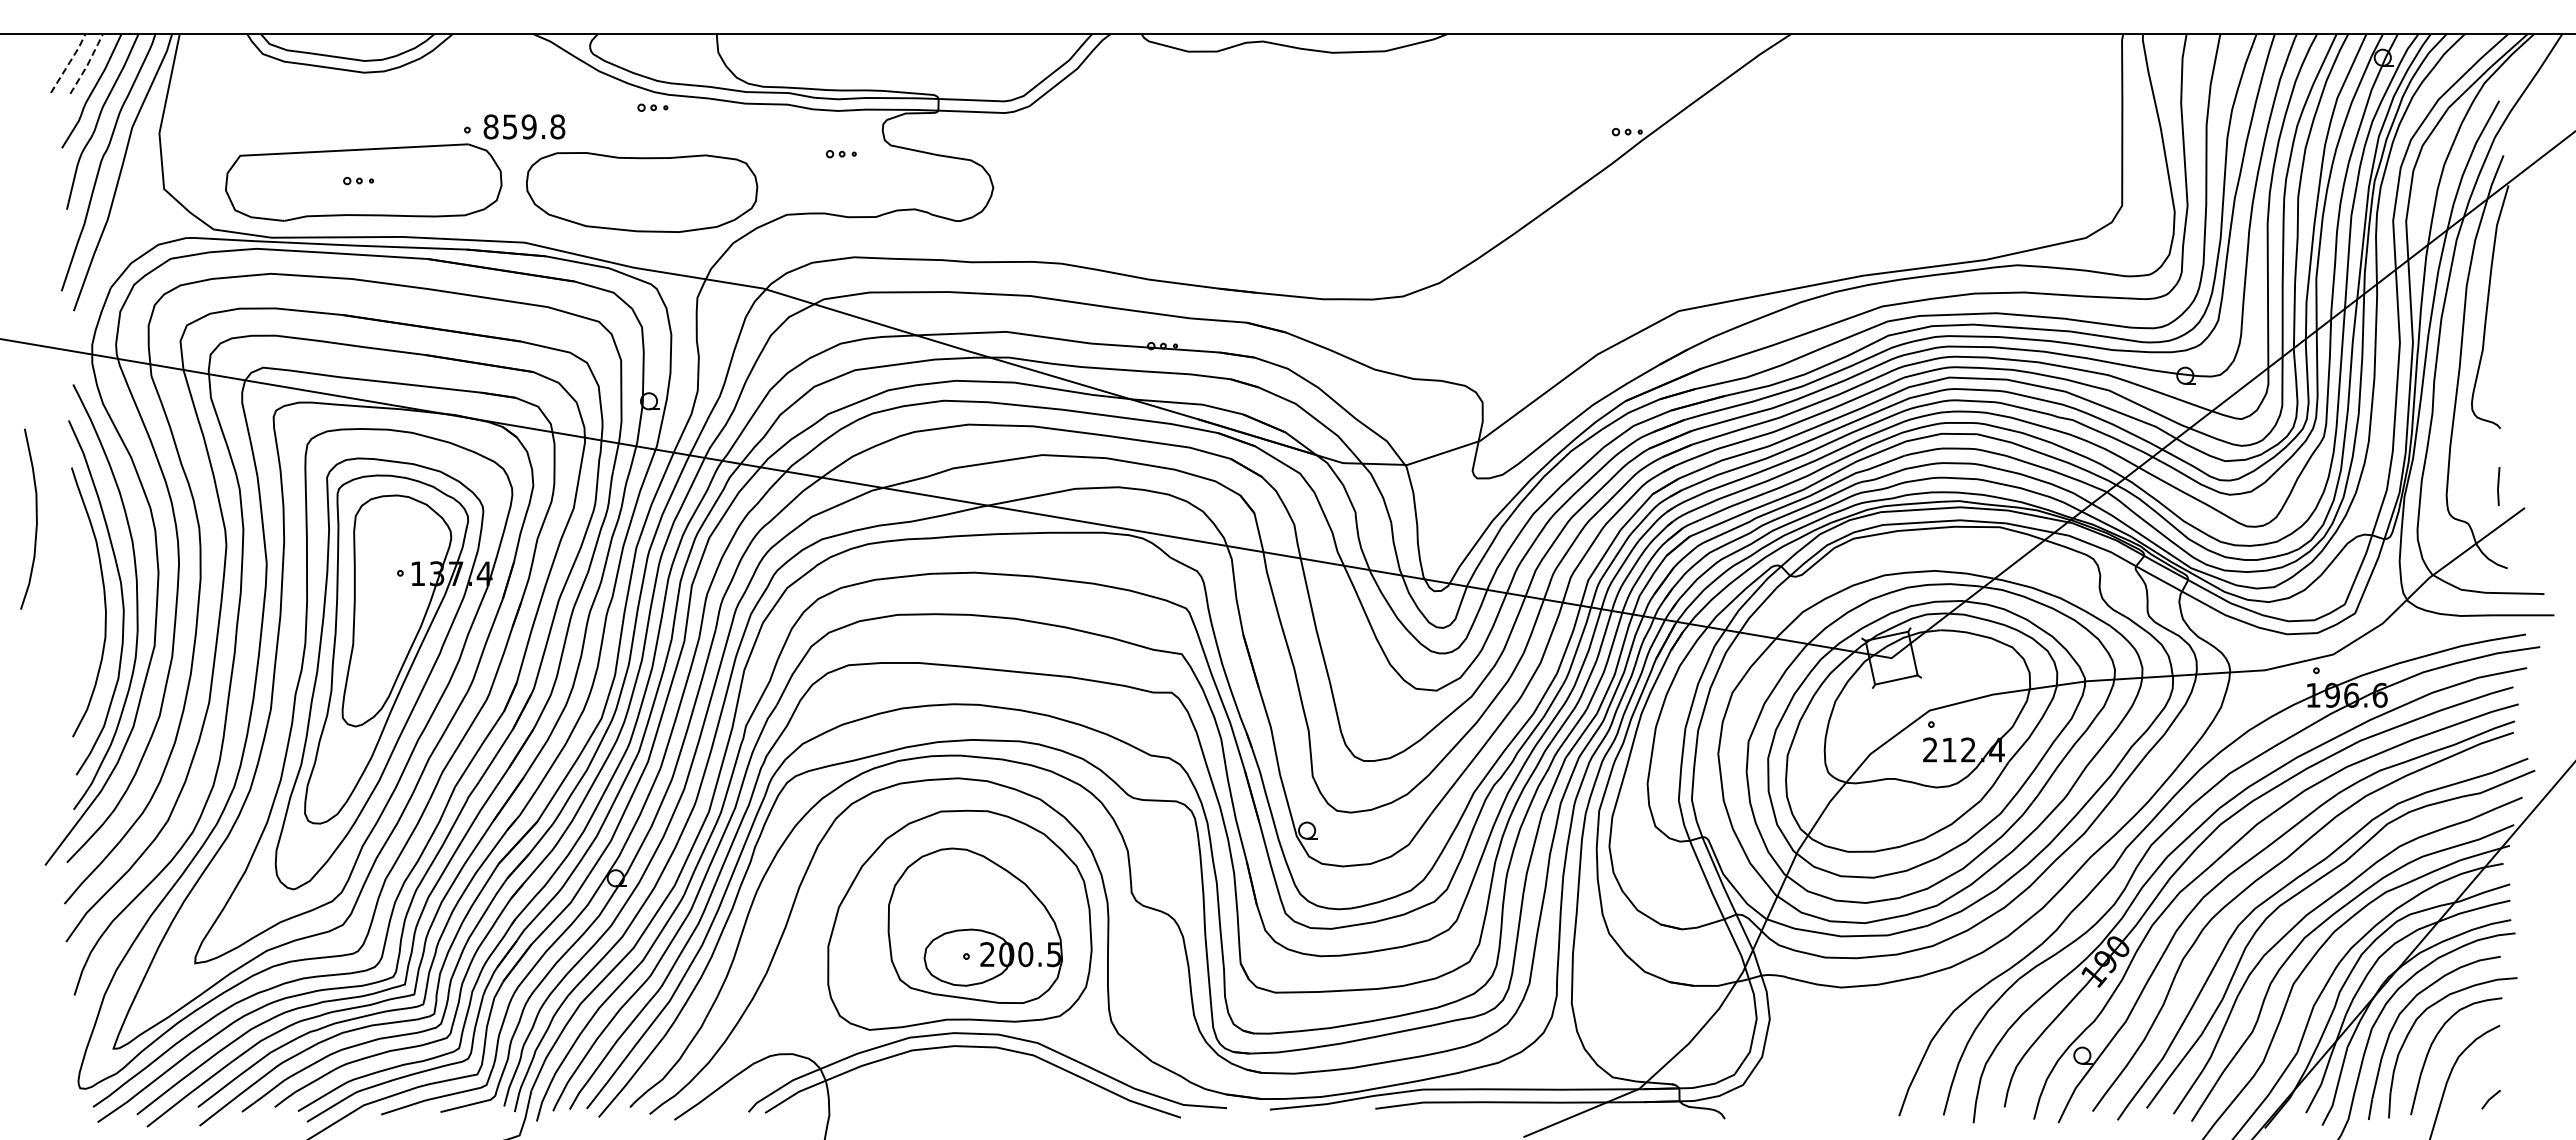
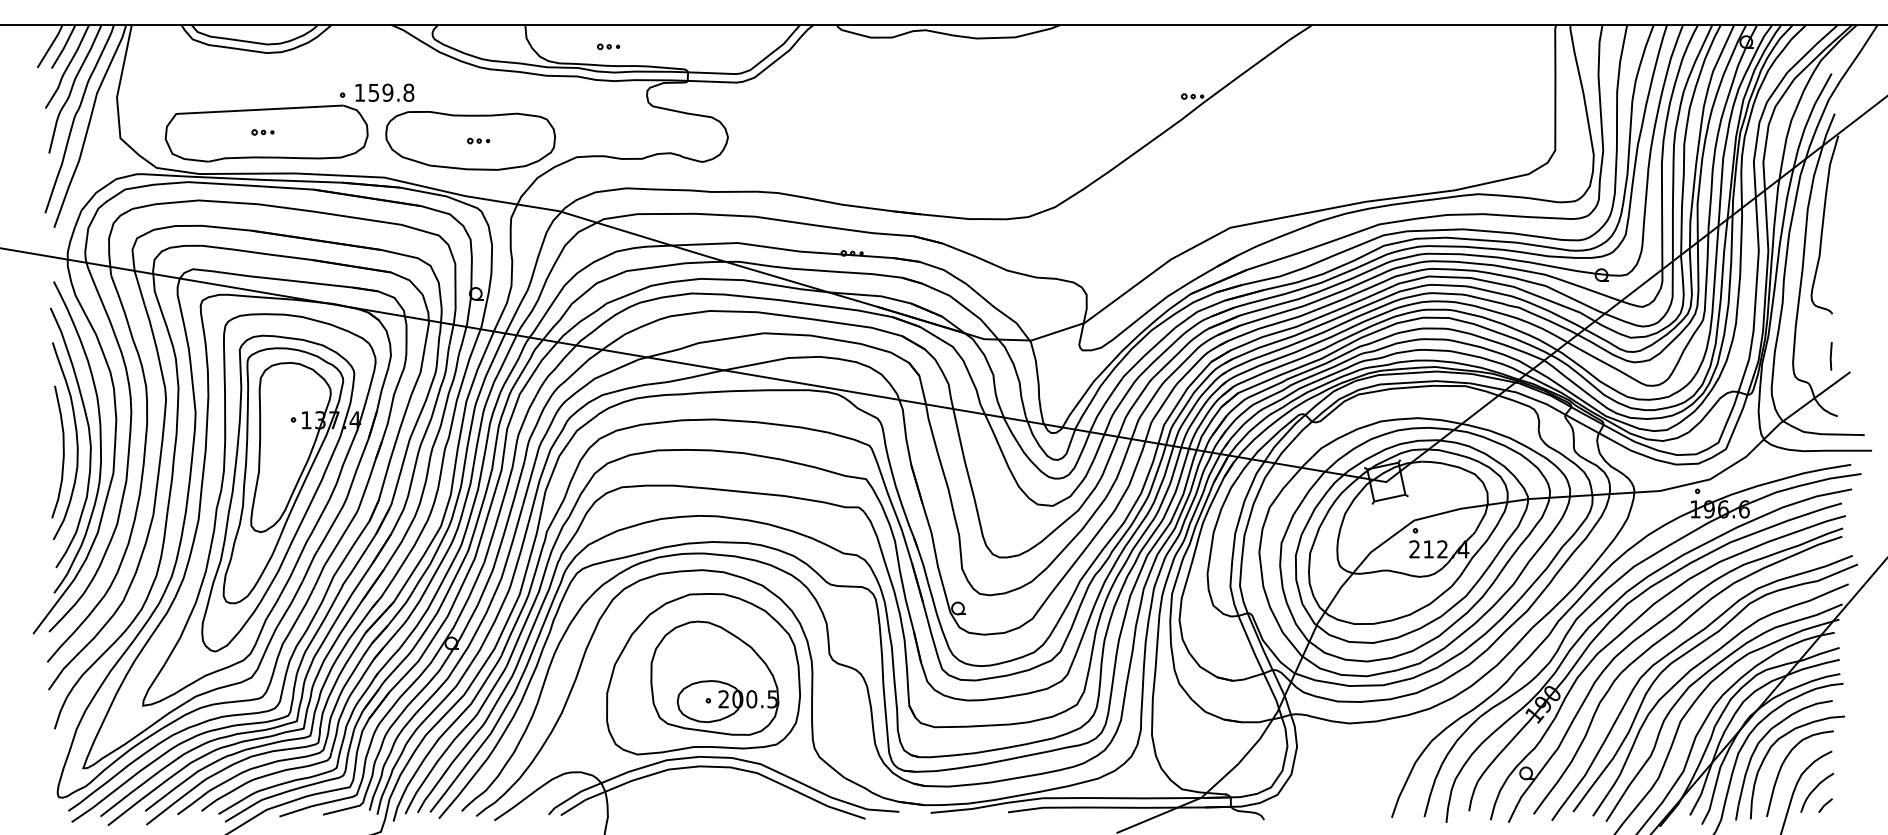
line: (69, 63) -> (51, 46), dashed -> solid
line: (87, 65) -> (64, 47), dashed -> solid
part: (652, 107) -> (478, 140), moved
text: (490, 126) -> (359, 92), 859.8 -> 159.8
part: (840, 154) -> (608, 47), moved
curve: (35, 516) -> (62, 450), moved
curve: (2475, 1079) -> (1814, 790), added

